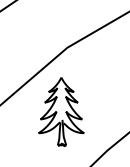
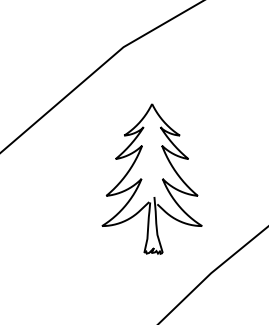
part: (61, 111) -> (152, 178), moved

